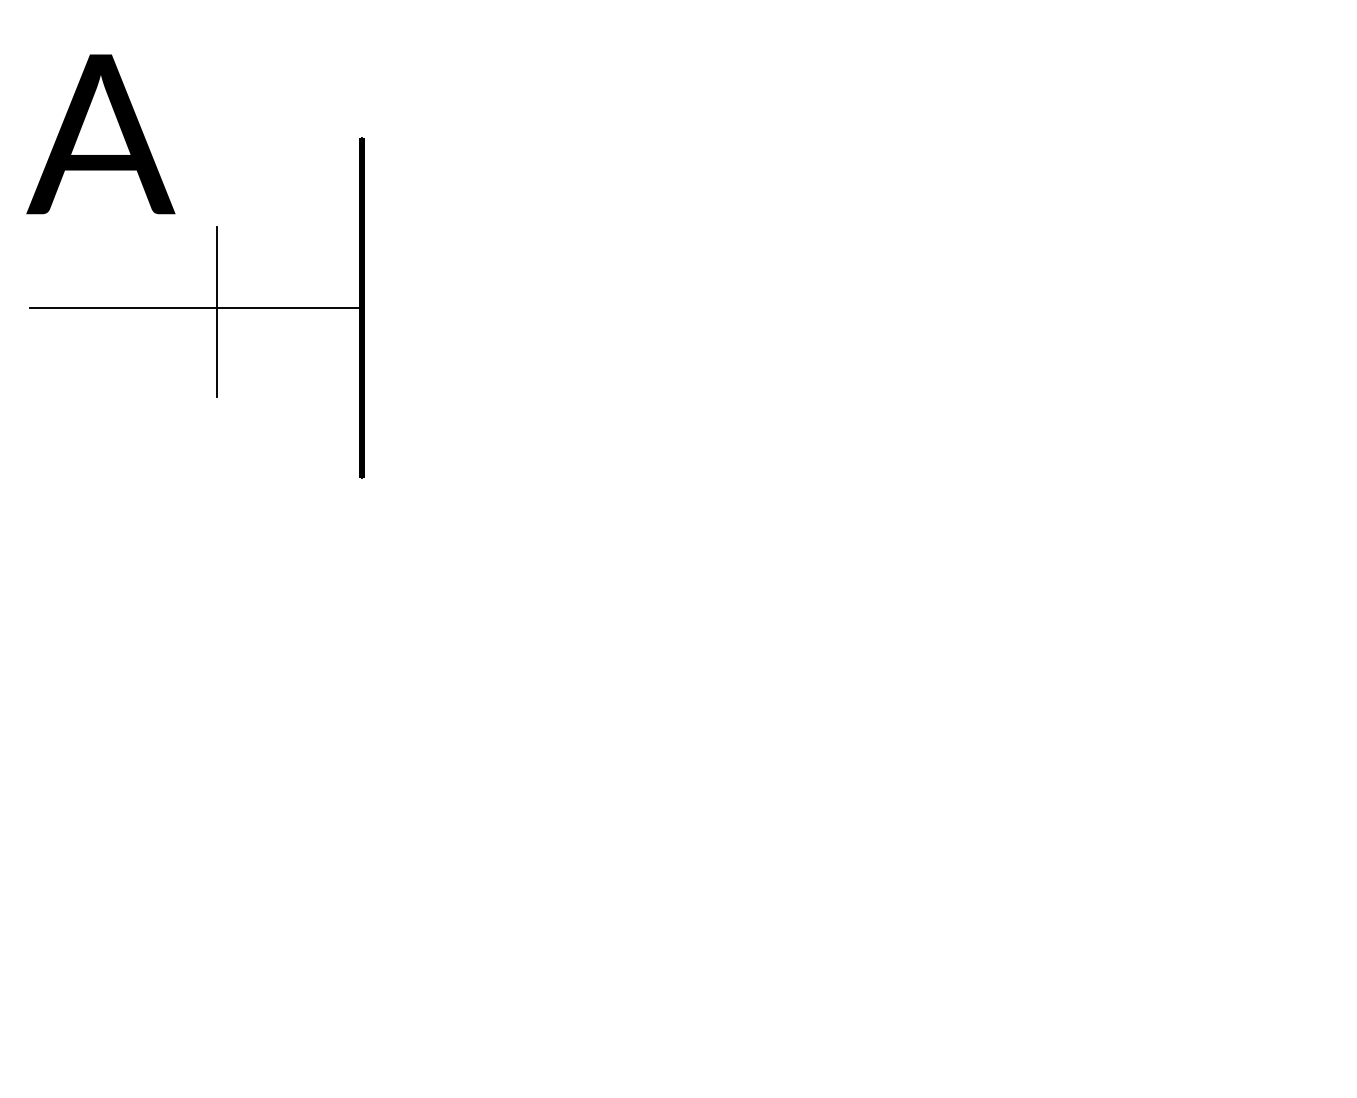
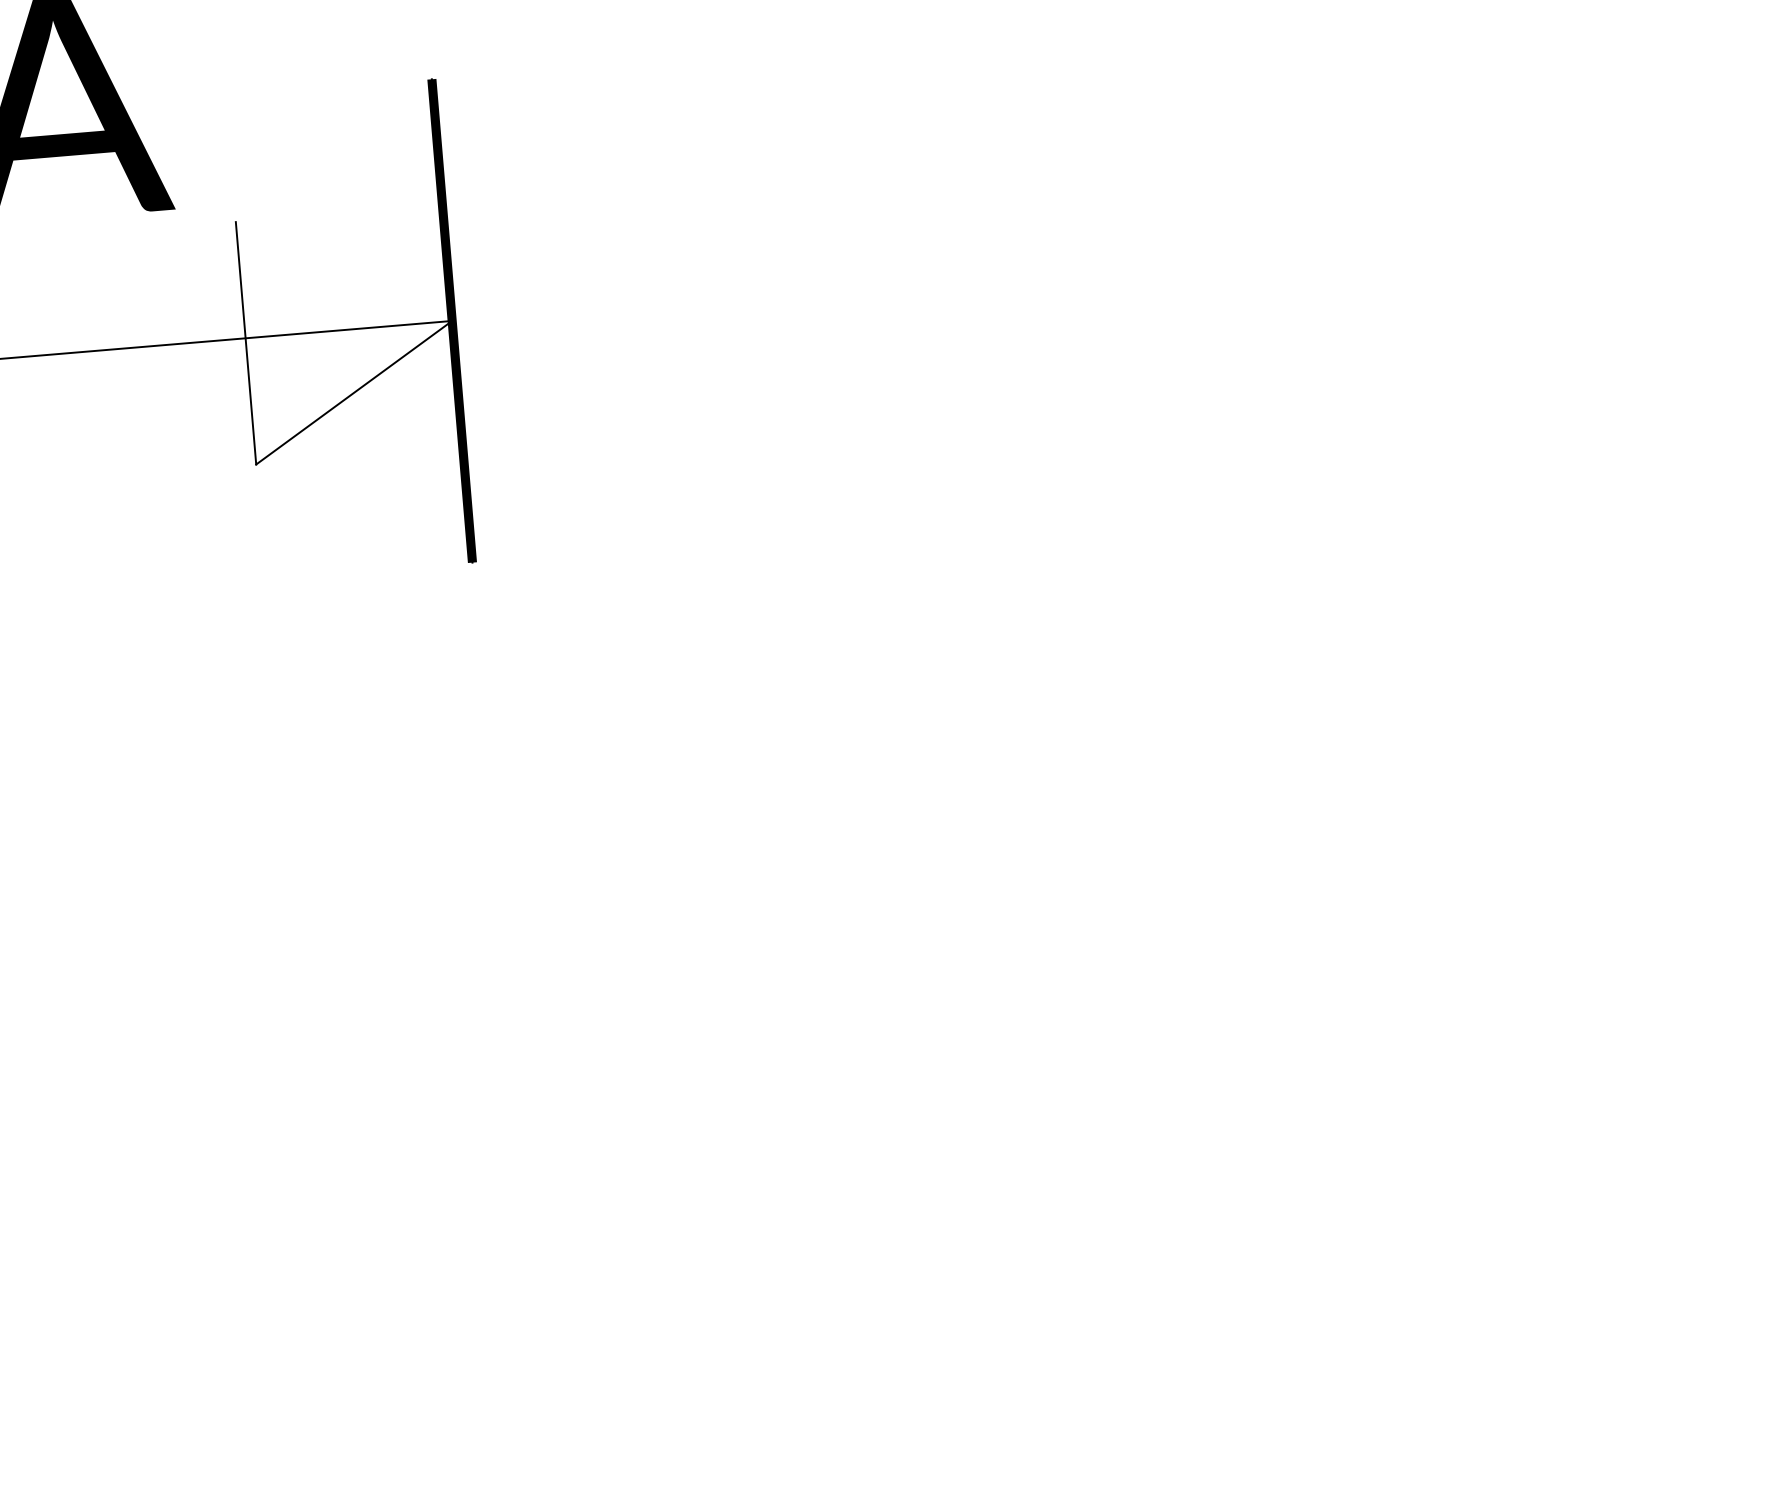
line: (289, 352) -> (354, 392), added

